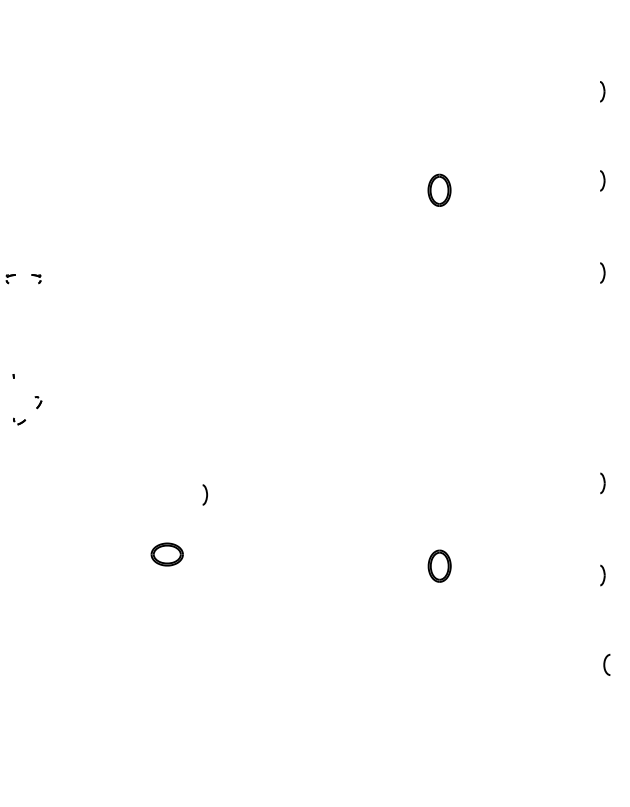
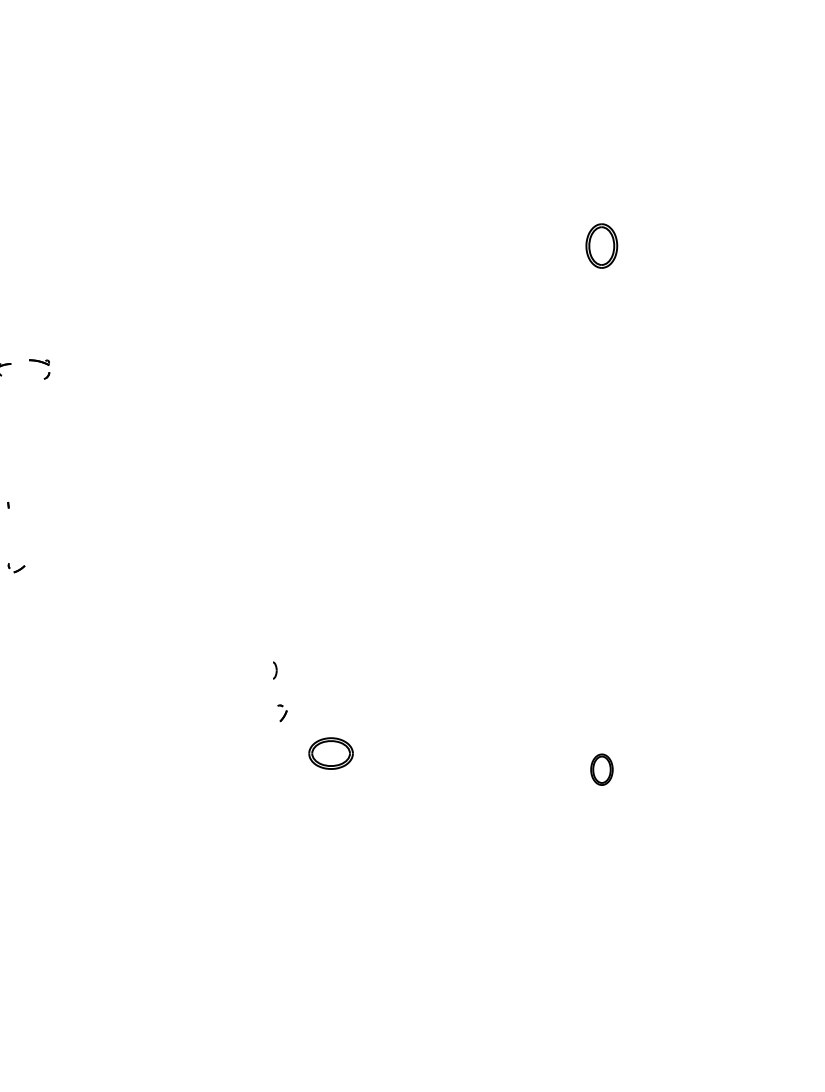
part: (36, 279) -> (40, 370), size x1.6
part: (38, 402) -> (282, 713), moved
part: (204, 494) -> (274, 669), size x0.6
part: (166, 554) -> (330, 753), moved
part: (439, 565) -> (601, 768), size x0.7

